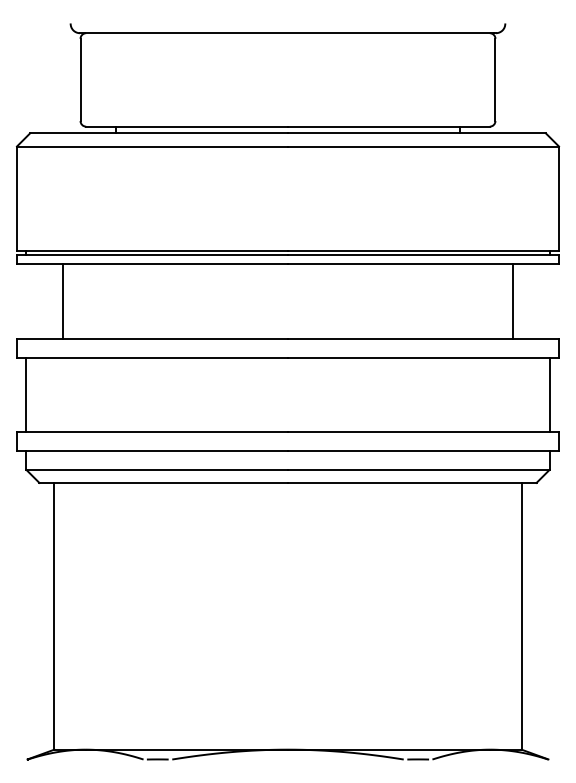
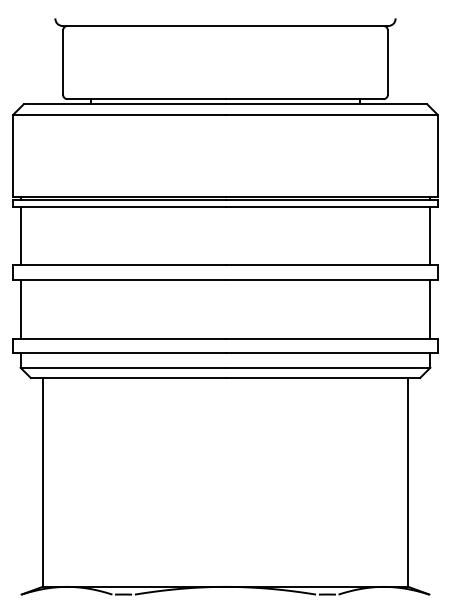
line: (63, 300) -> (20, 235), moved
line: (512, 300) -> (430, 235), moved

